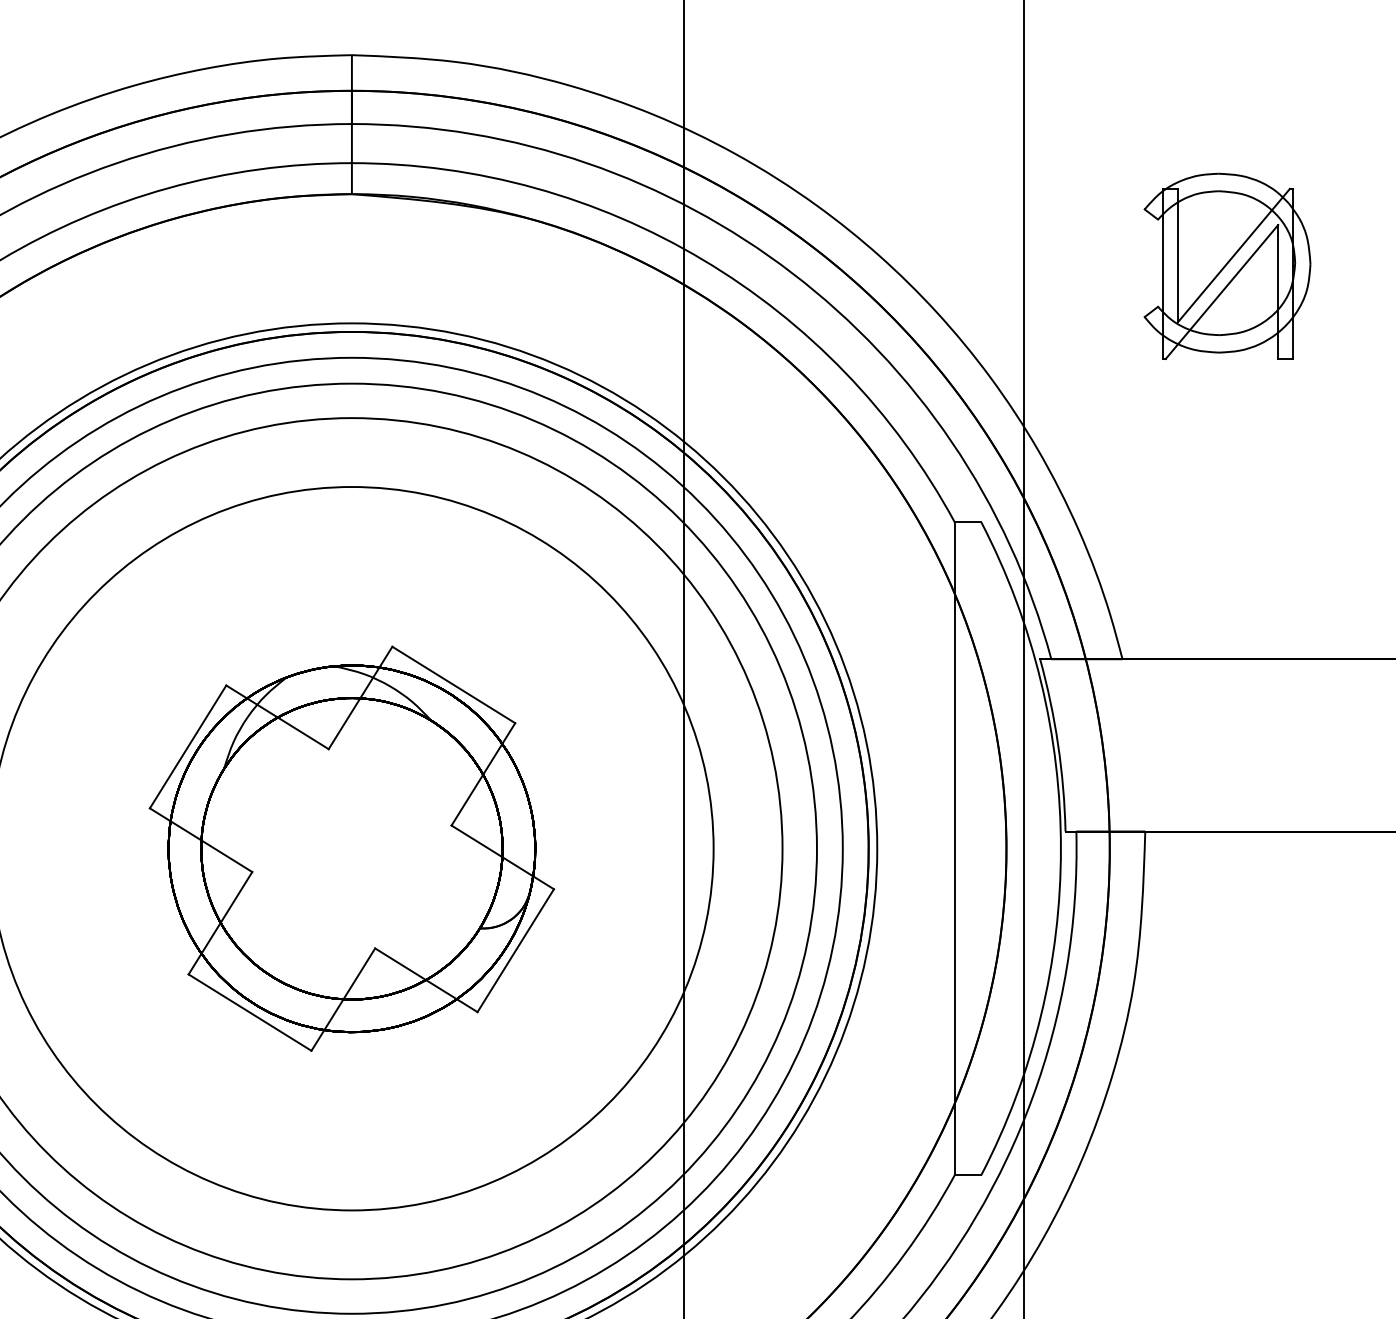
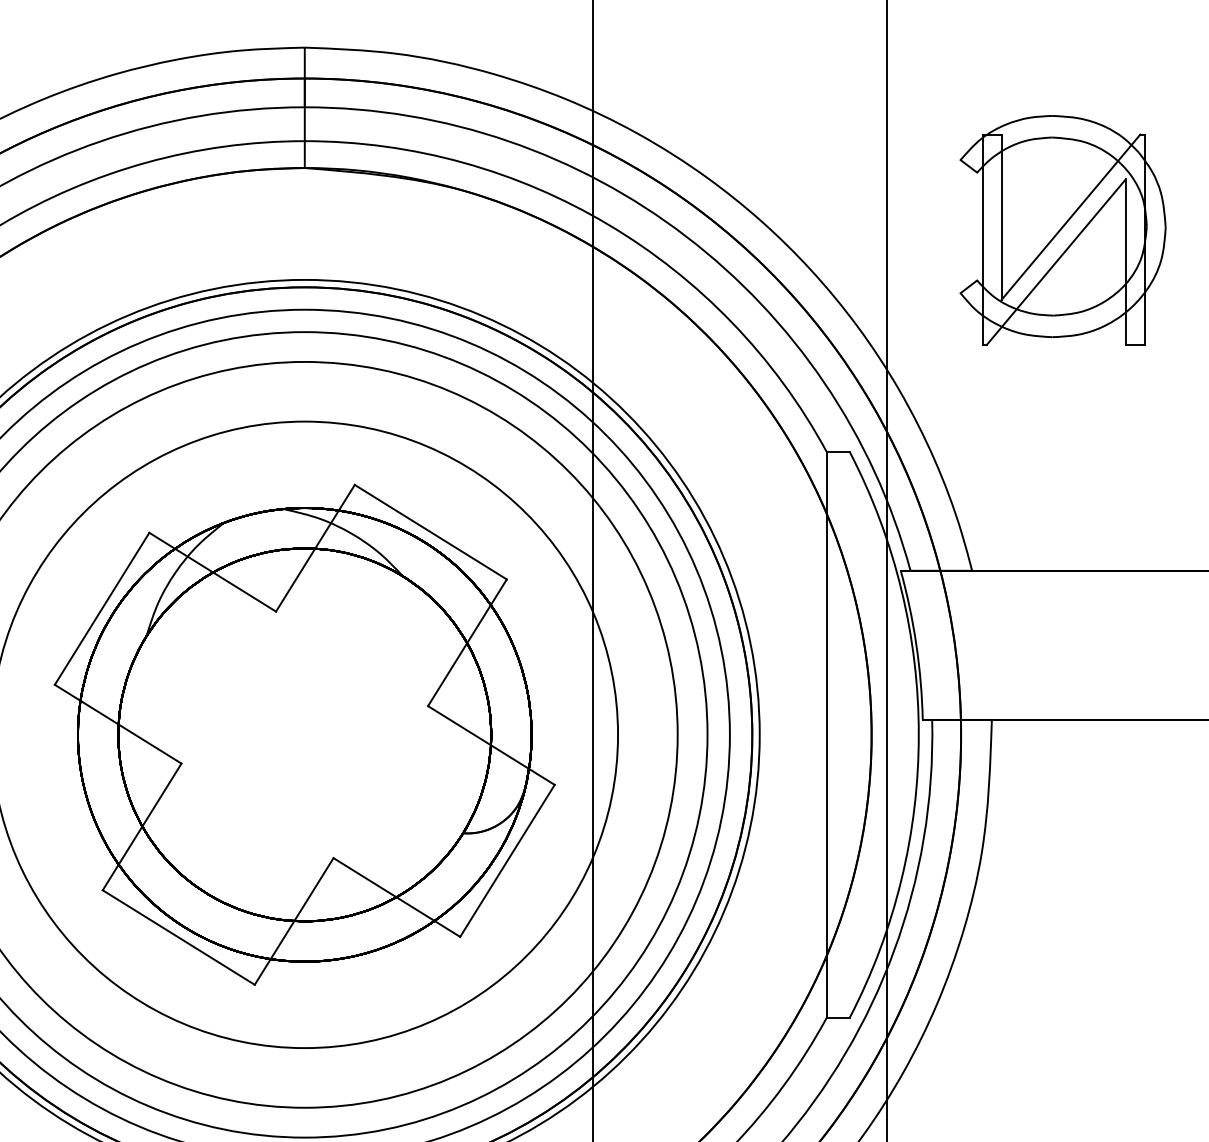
part: (1227, 266) -> (1063, 230), size x1.43
part: (351, 848) -> (304, 734), size x1.43

